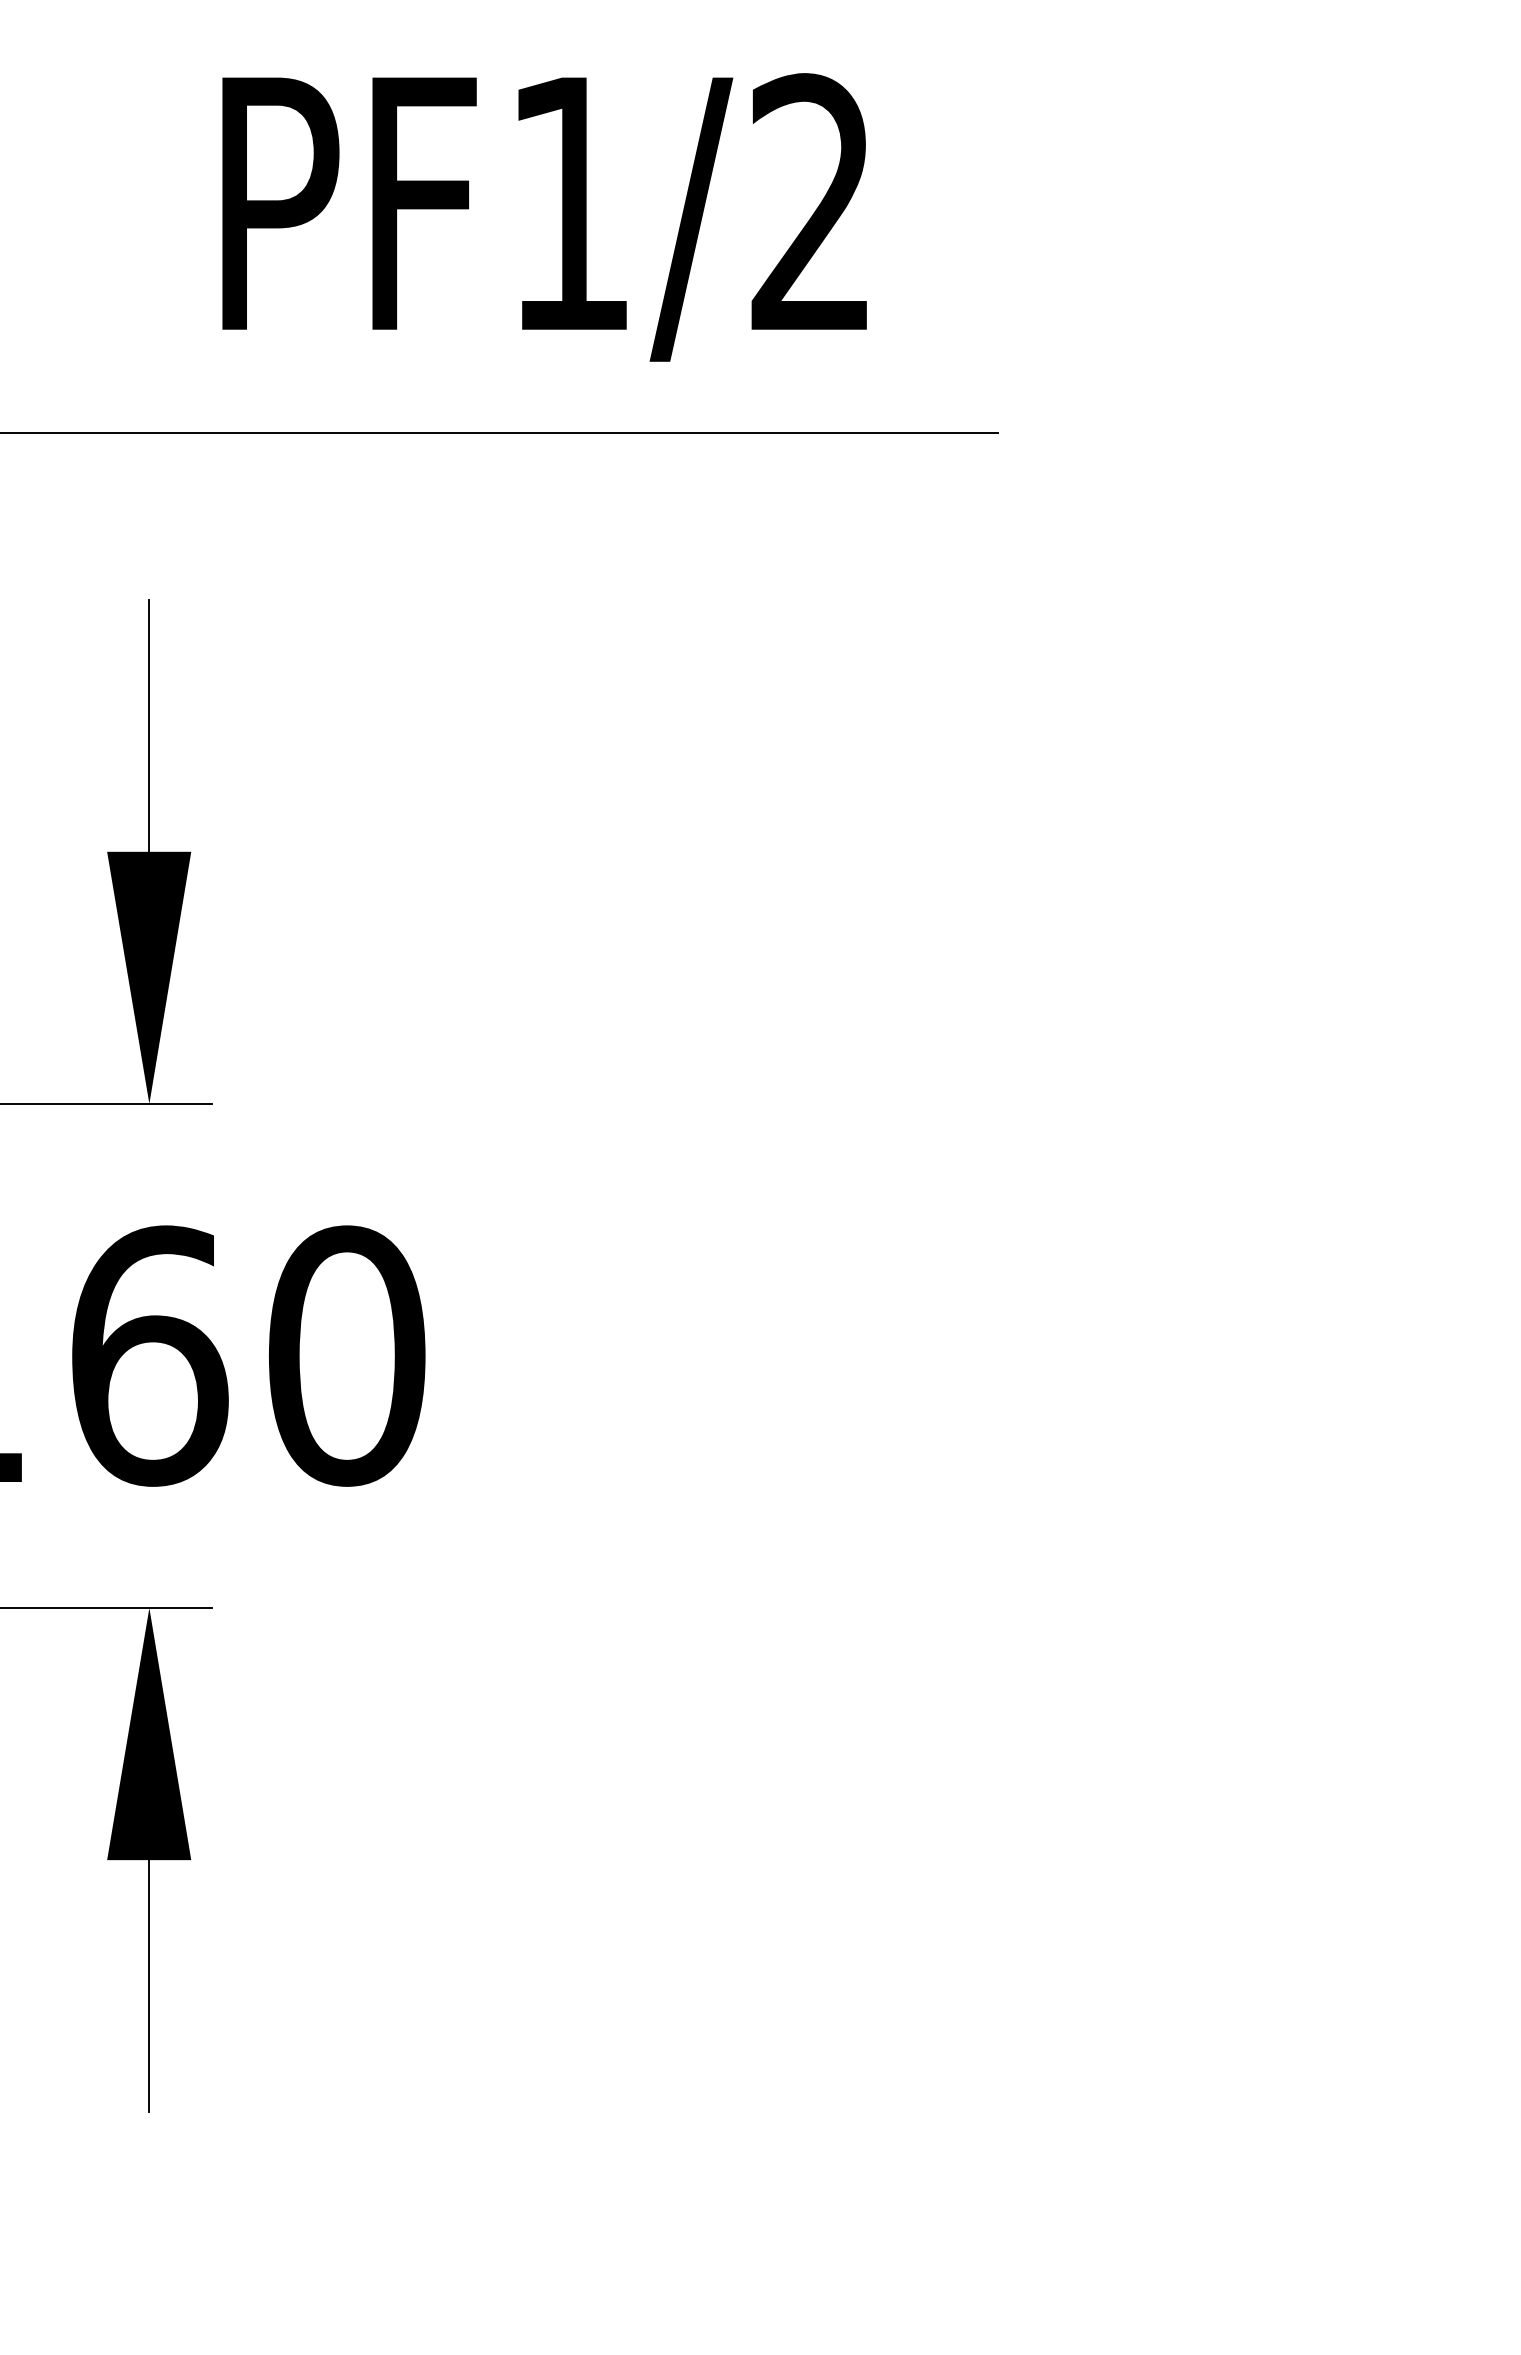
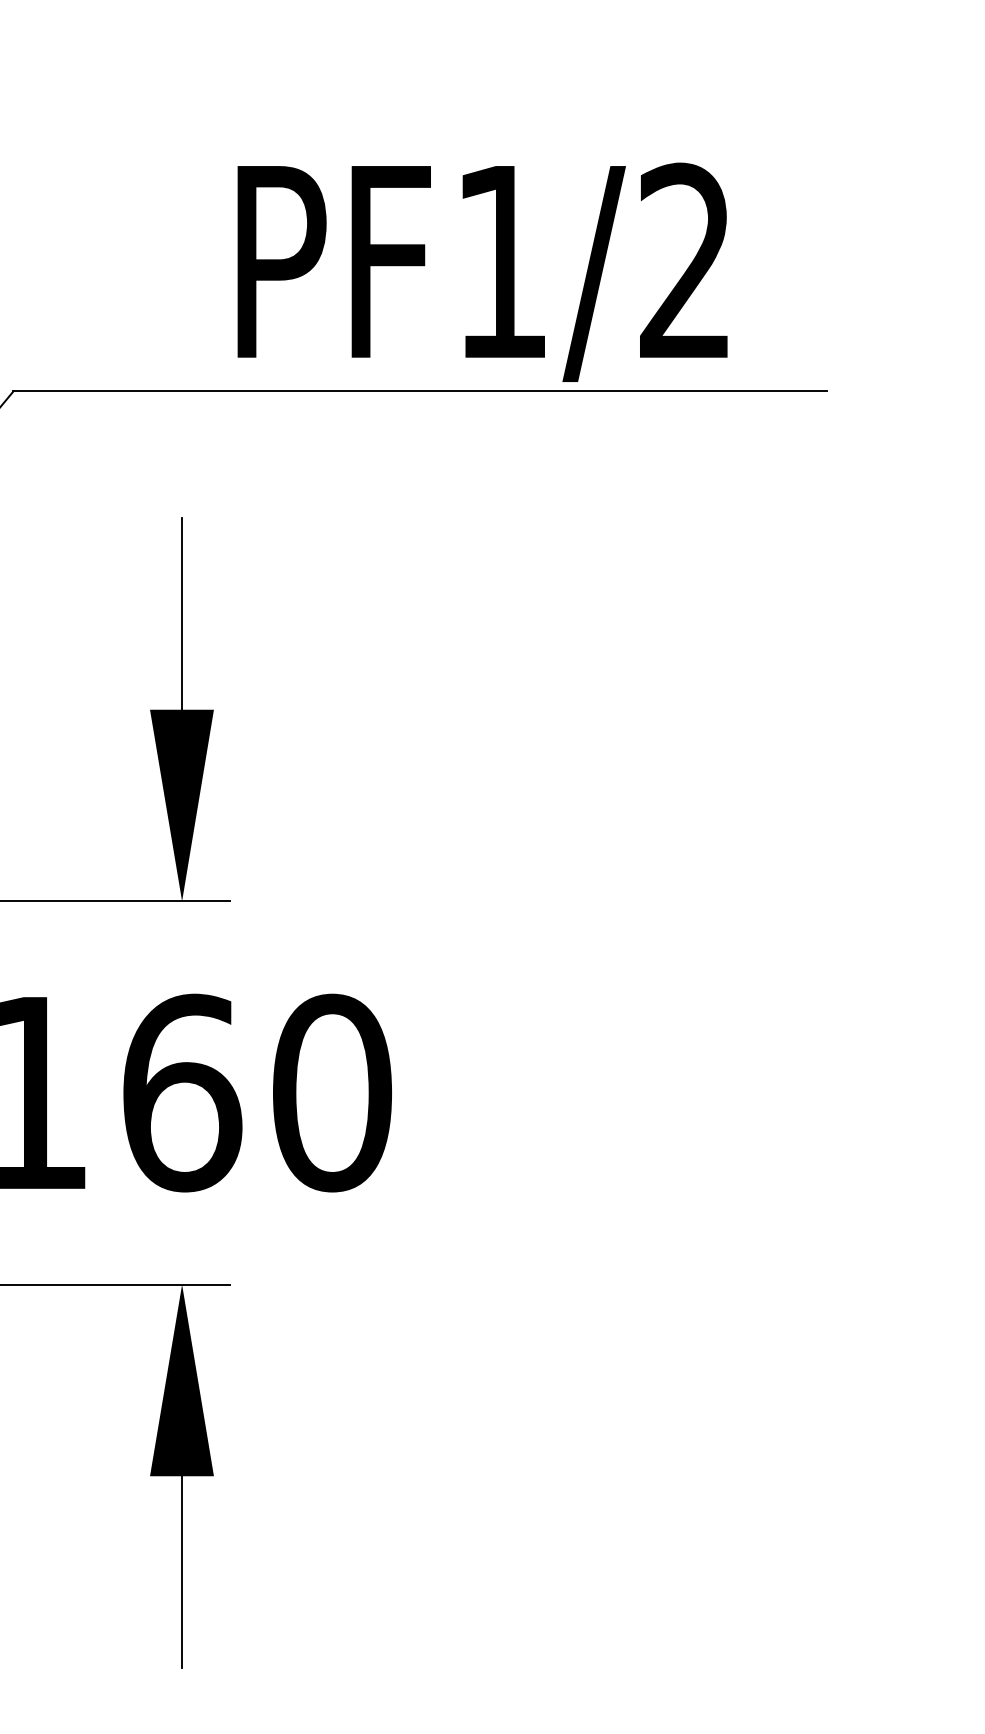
text: (544, 217) -> (482, 272), moved

